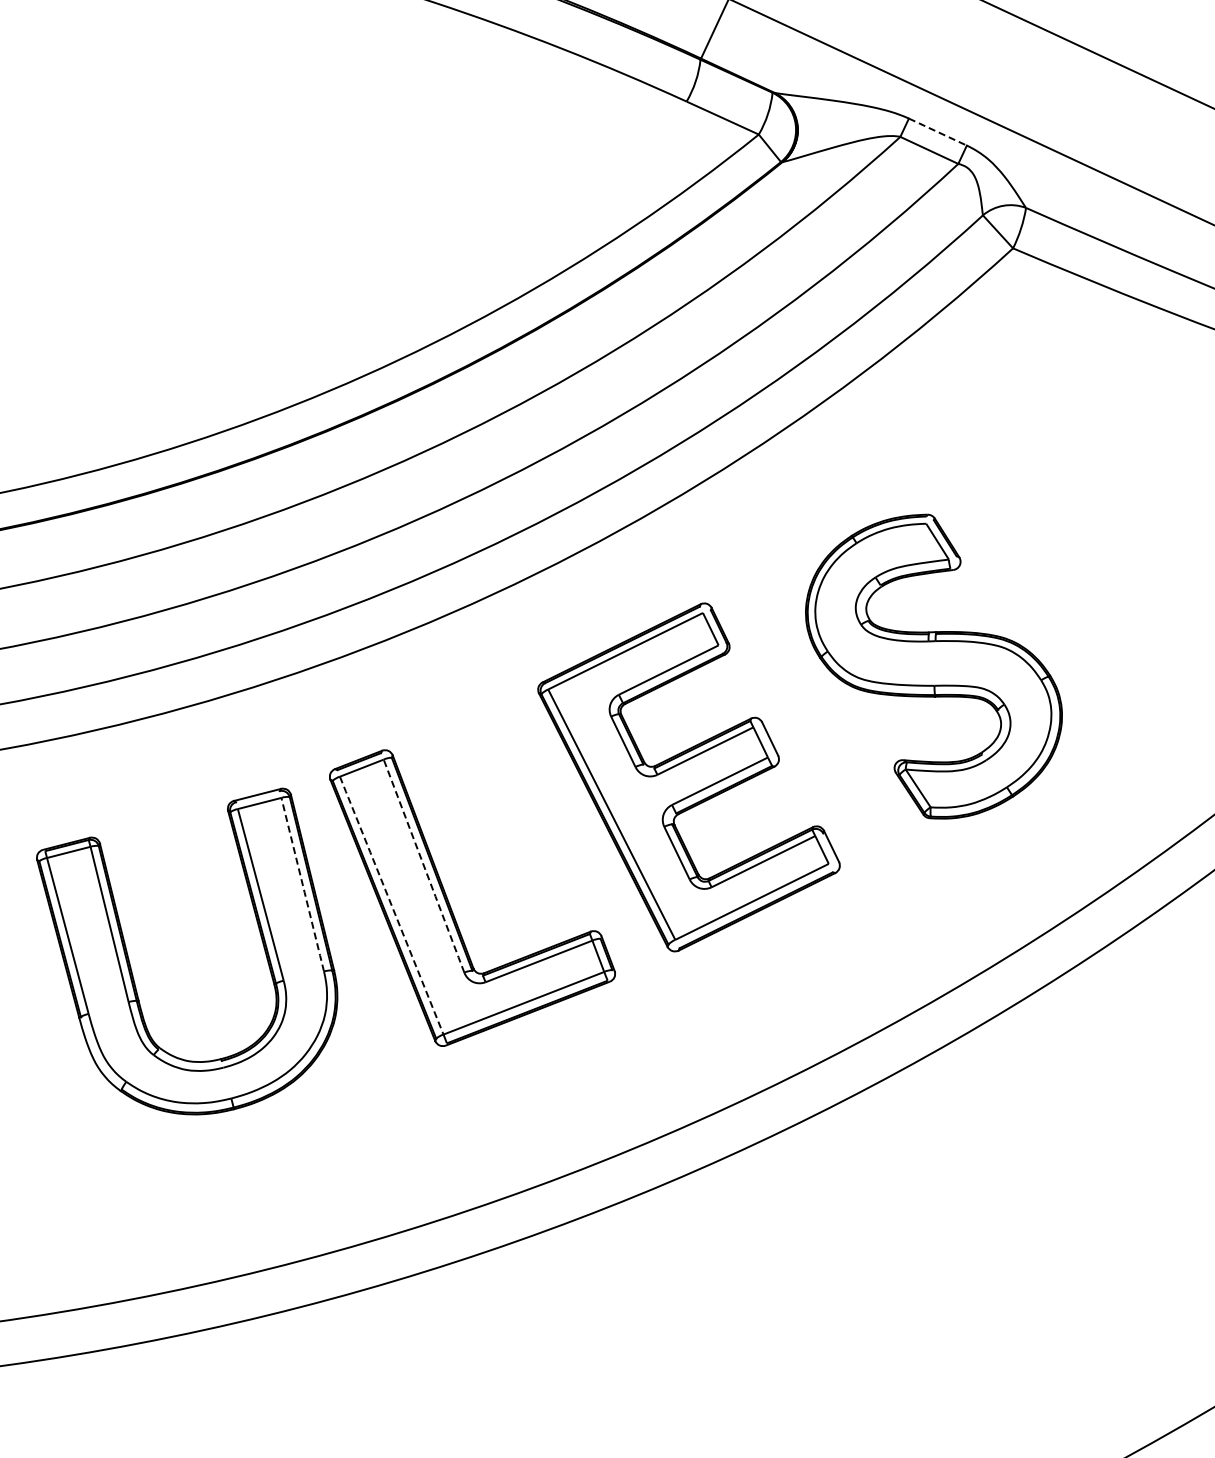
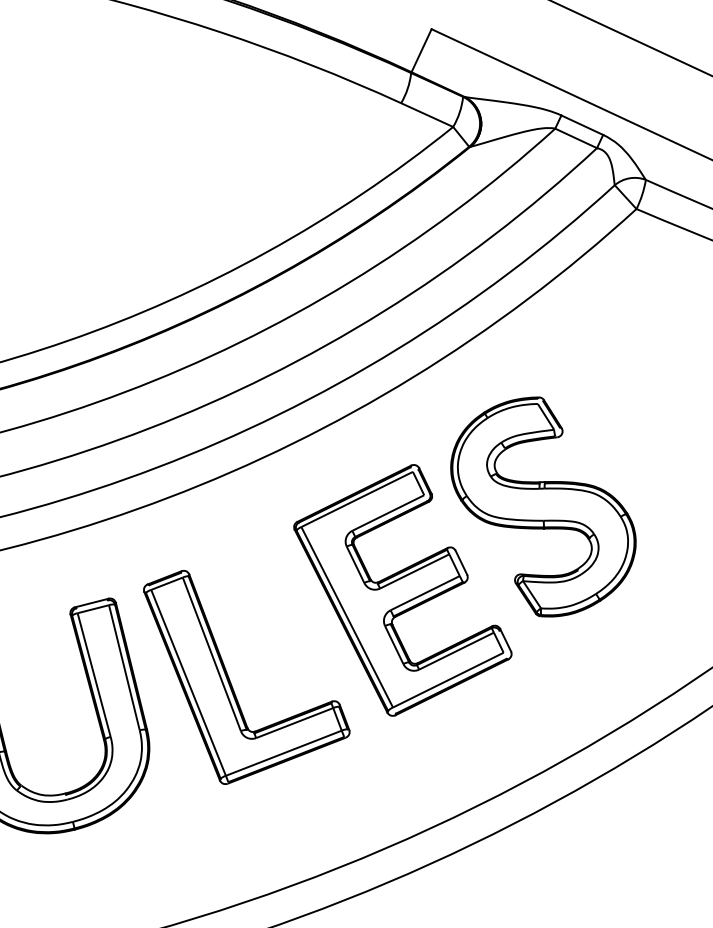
line: (937, 132) -> (582, 125), dashed -> solid
part: (933, 666) -> (543, 506), moved
line: (424, 867) -> (212, 655), dashed -> solid
line: (302, 885) -> (124, 668), dashed -> solid
line: (391, 904) -> (188, 682), dashed -> solid

